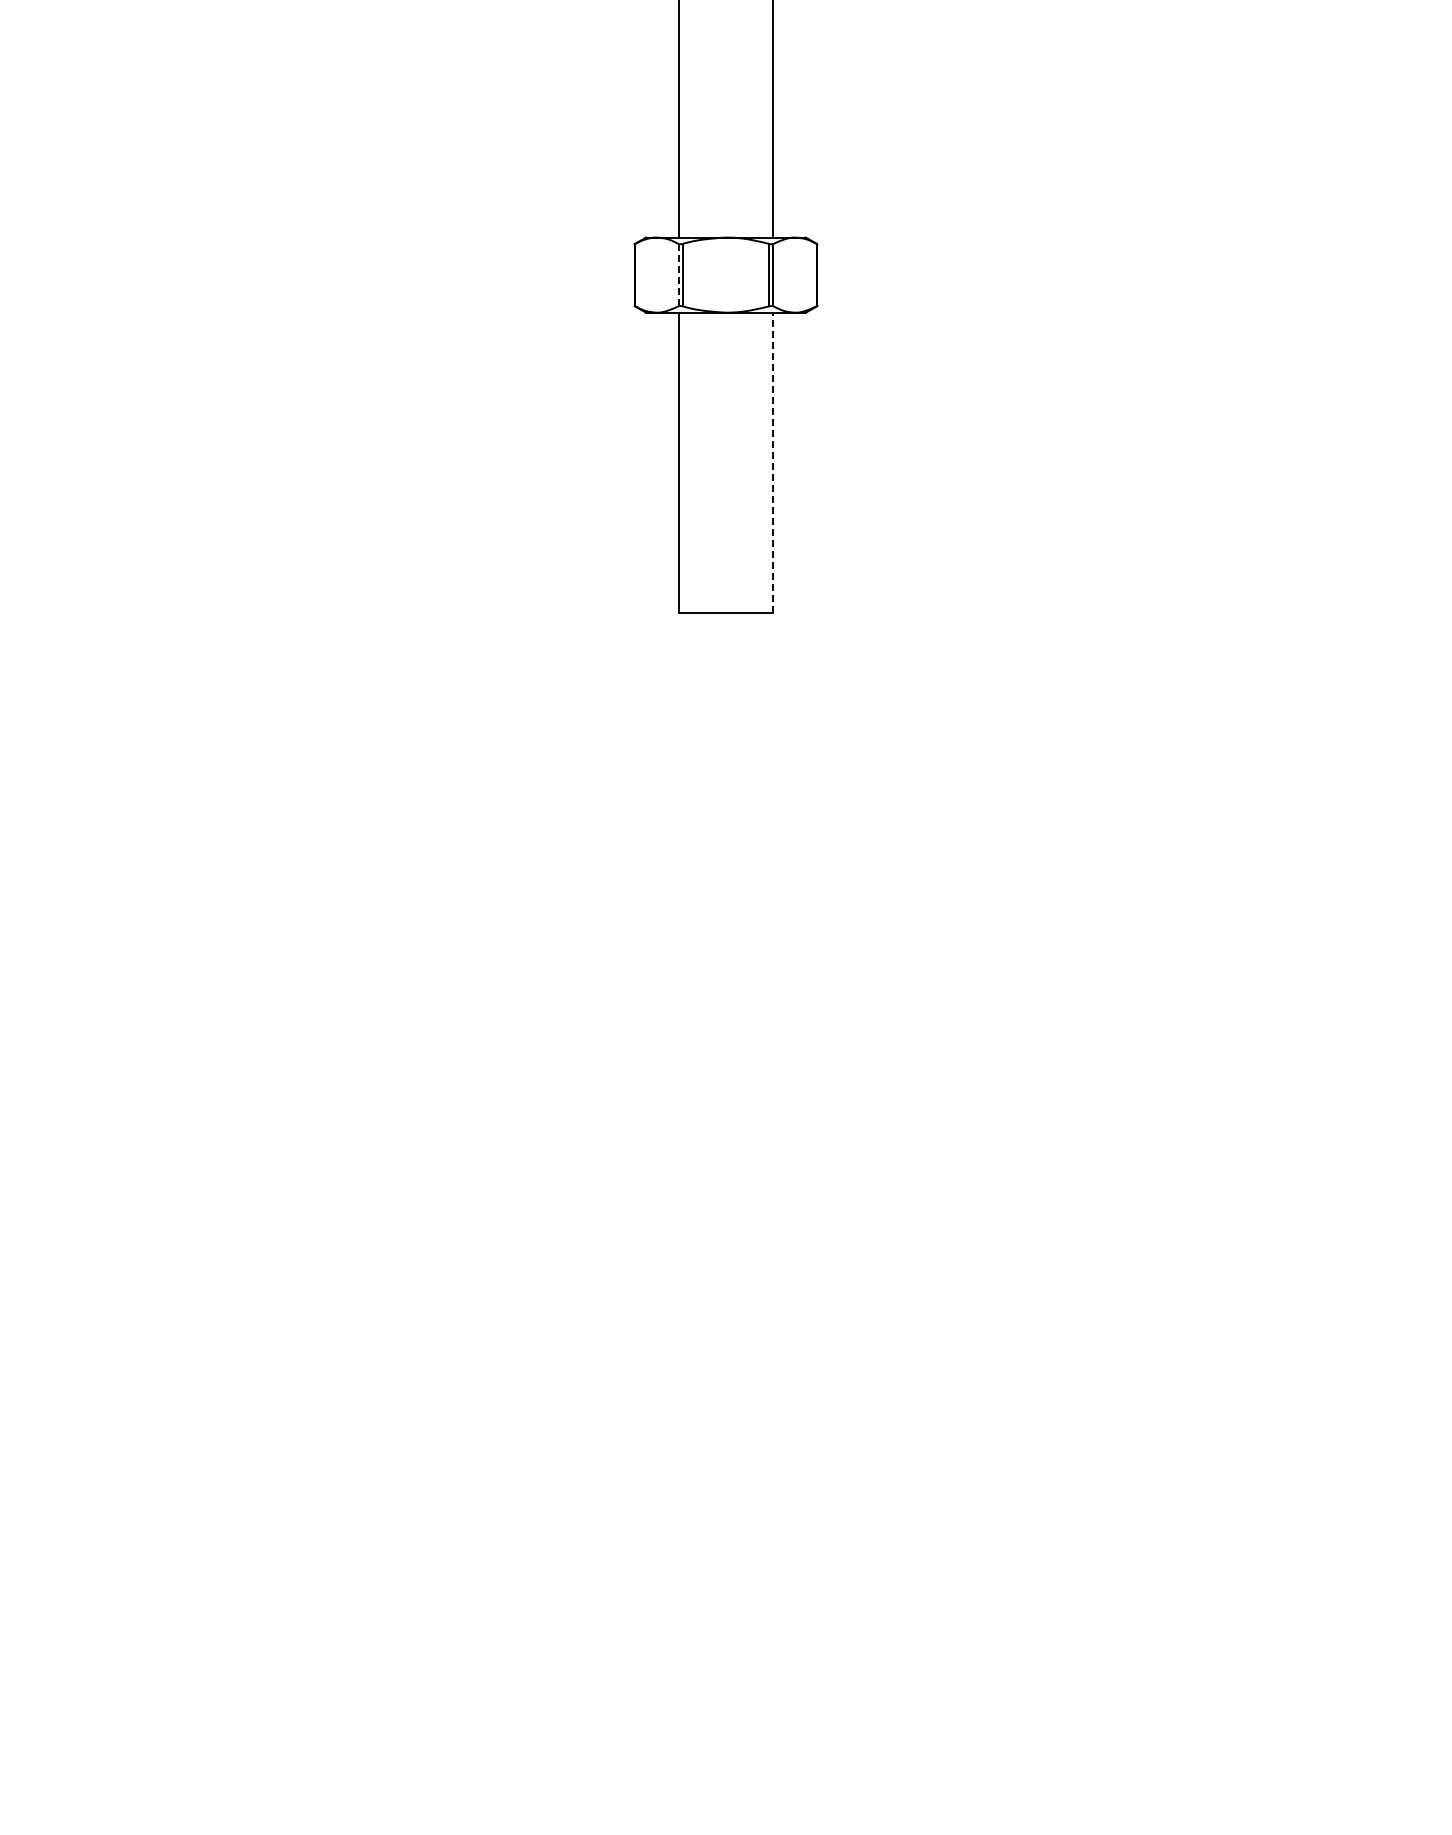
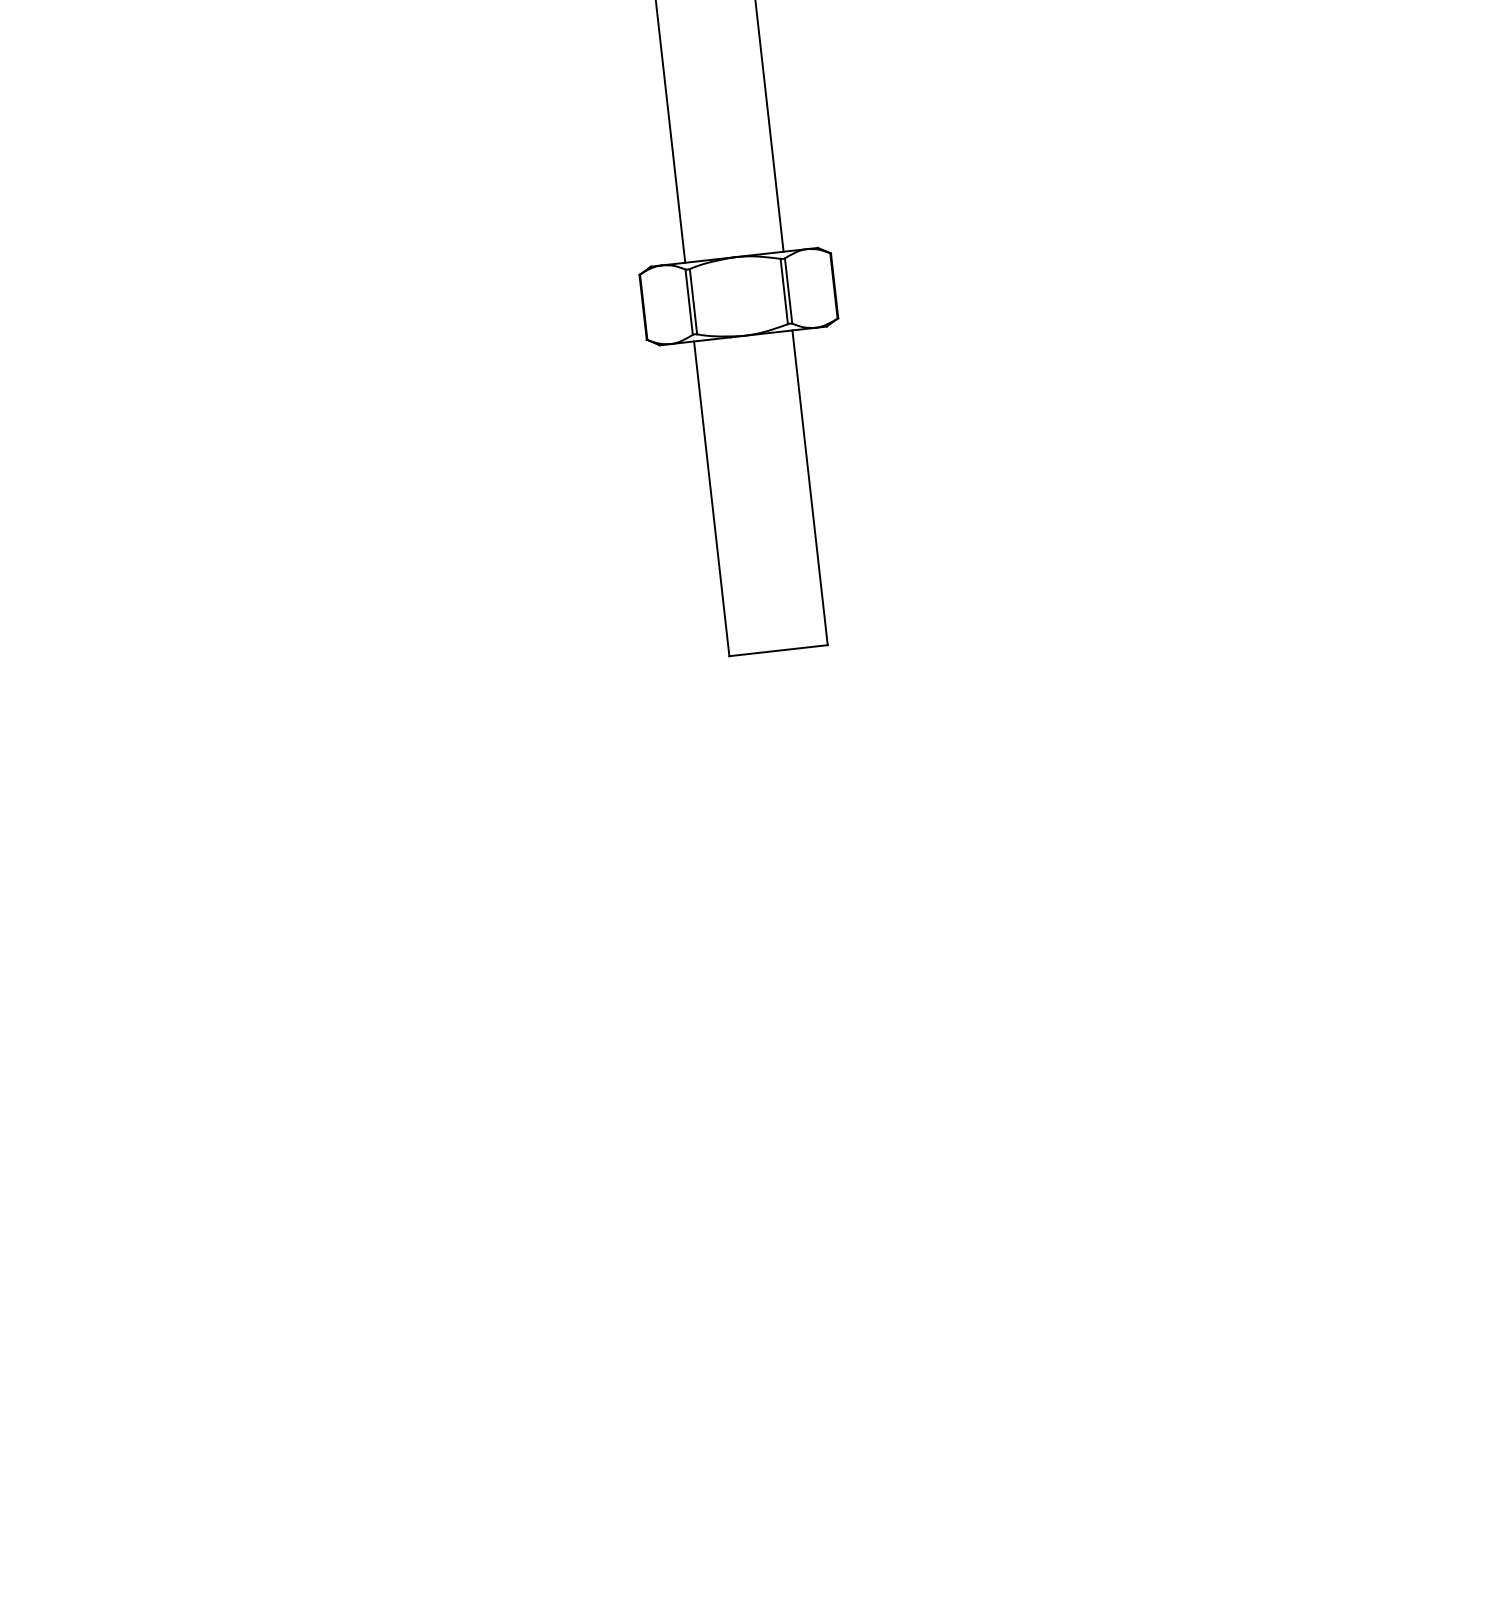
line: (678, 274) -> (689, 301), dashed -> solid
line: (772, 462) -> (809, 487), dashed -> solid

